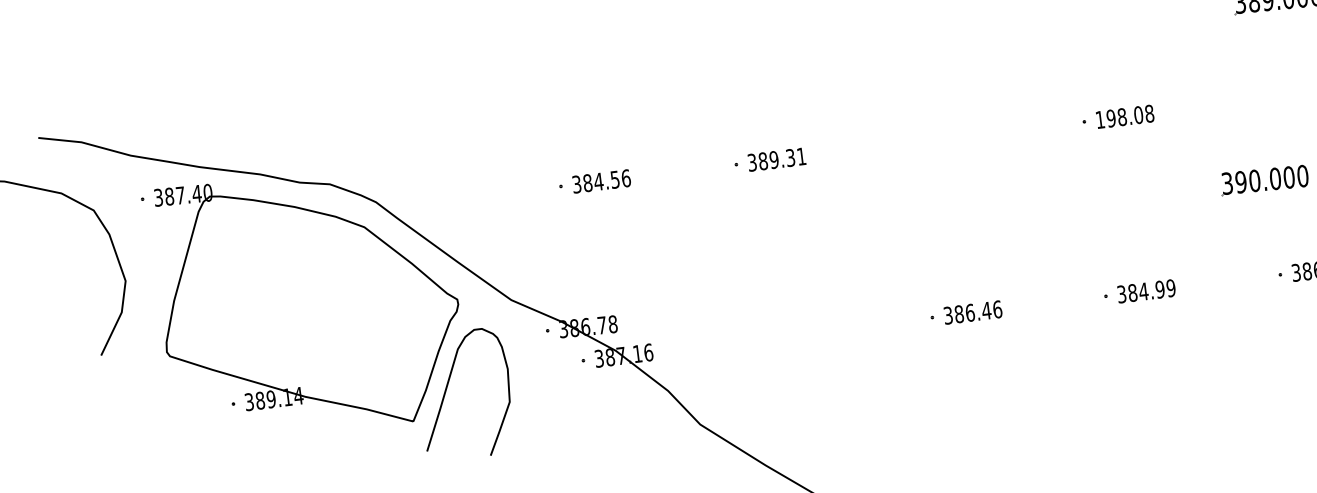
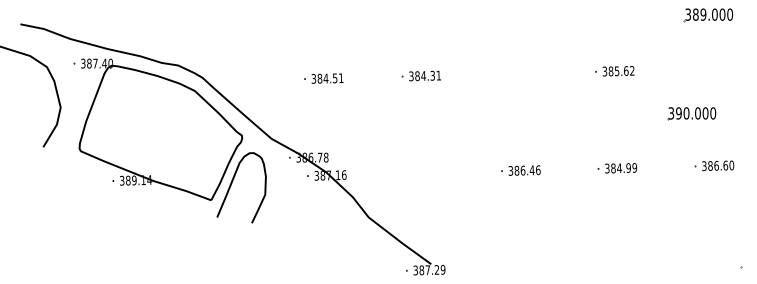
text: (1124, 117) -> (618, 71), 198.08 -> 385.62
text: (773, 159) -> (423, 75), 389.31 -> 384.31
text: (626, 178) -> (341, 78), 384.56 -> 384.51

